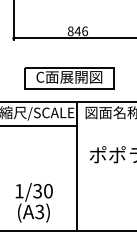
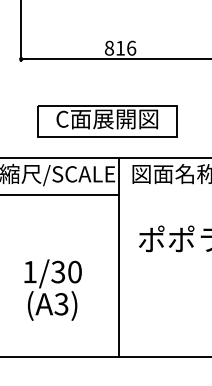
text: (77, 30) -> (119, 46), 846 -> 816
text: (33, 202) -> (51, 289), moved

